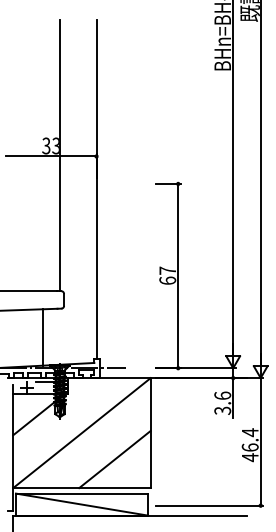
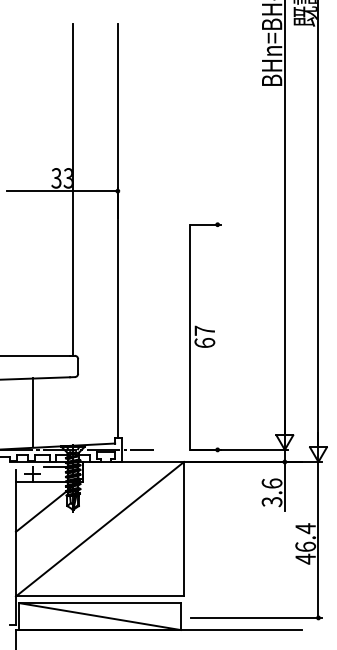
line: (178, 275) -> (189, 336), moved
line: (43, 337) -> (33, 412), moved
line: (114, 459) -> (139, 561), removed

